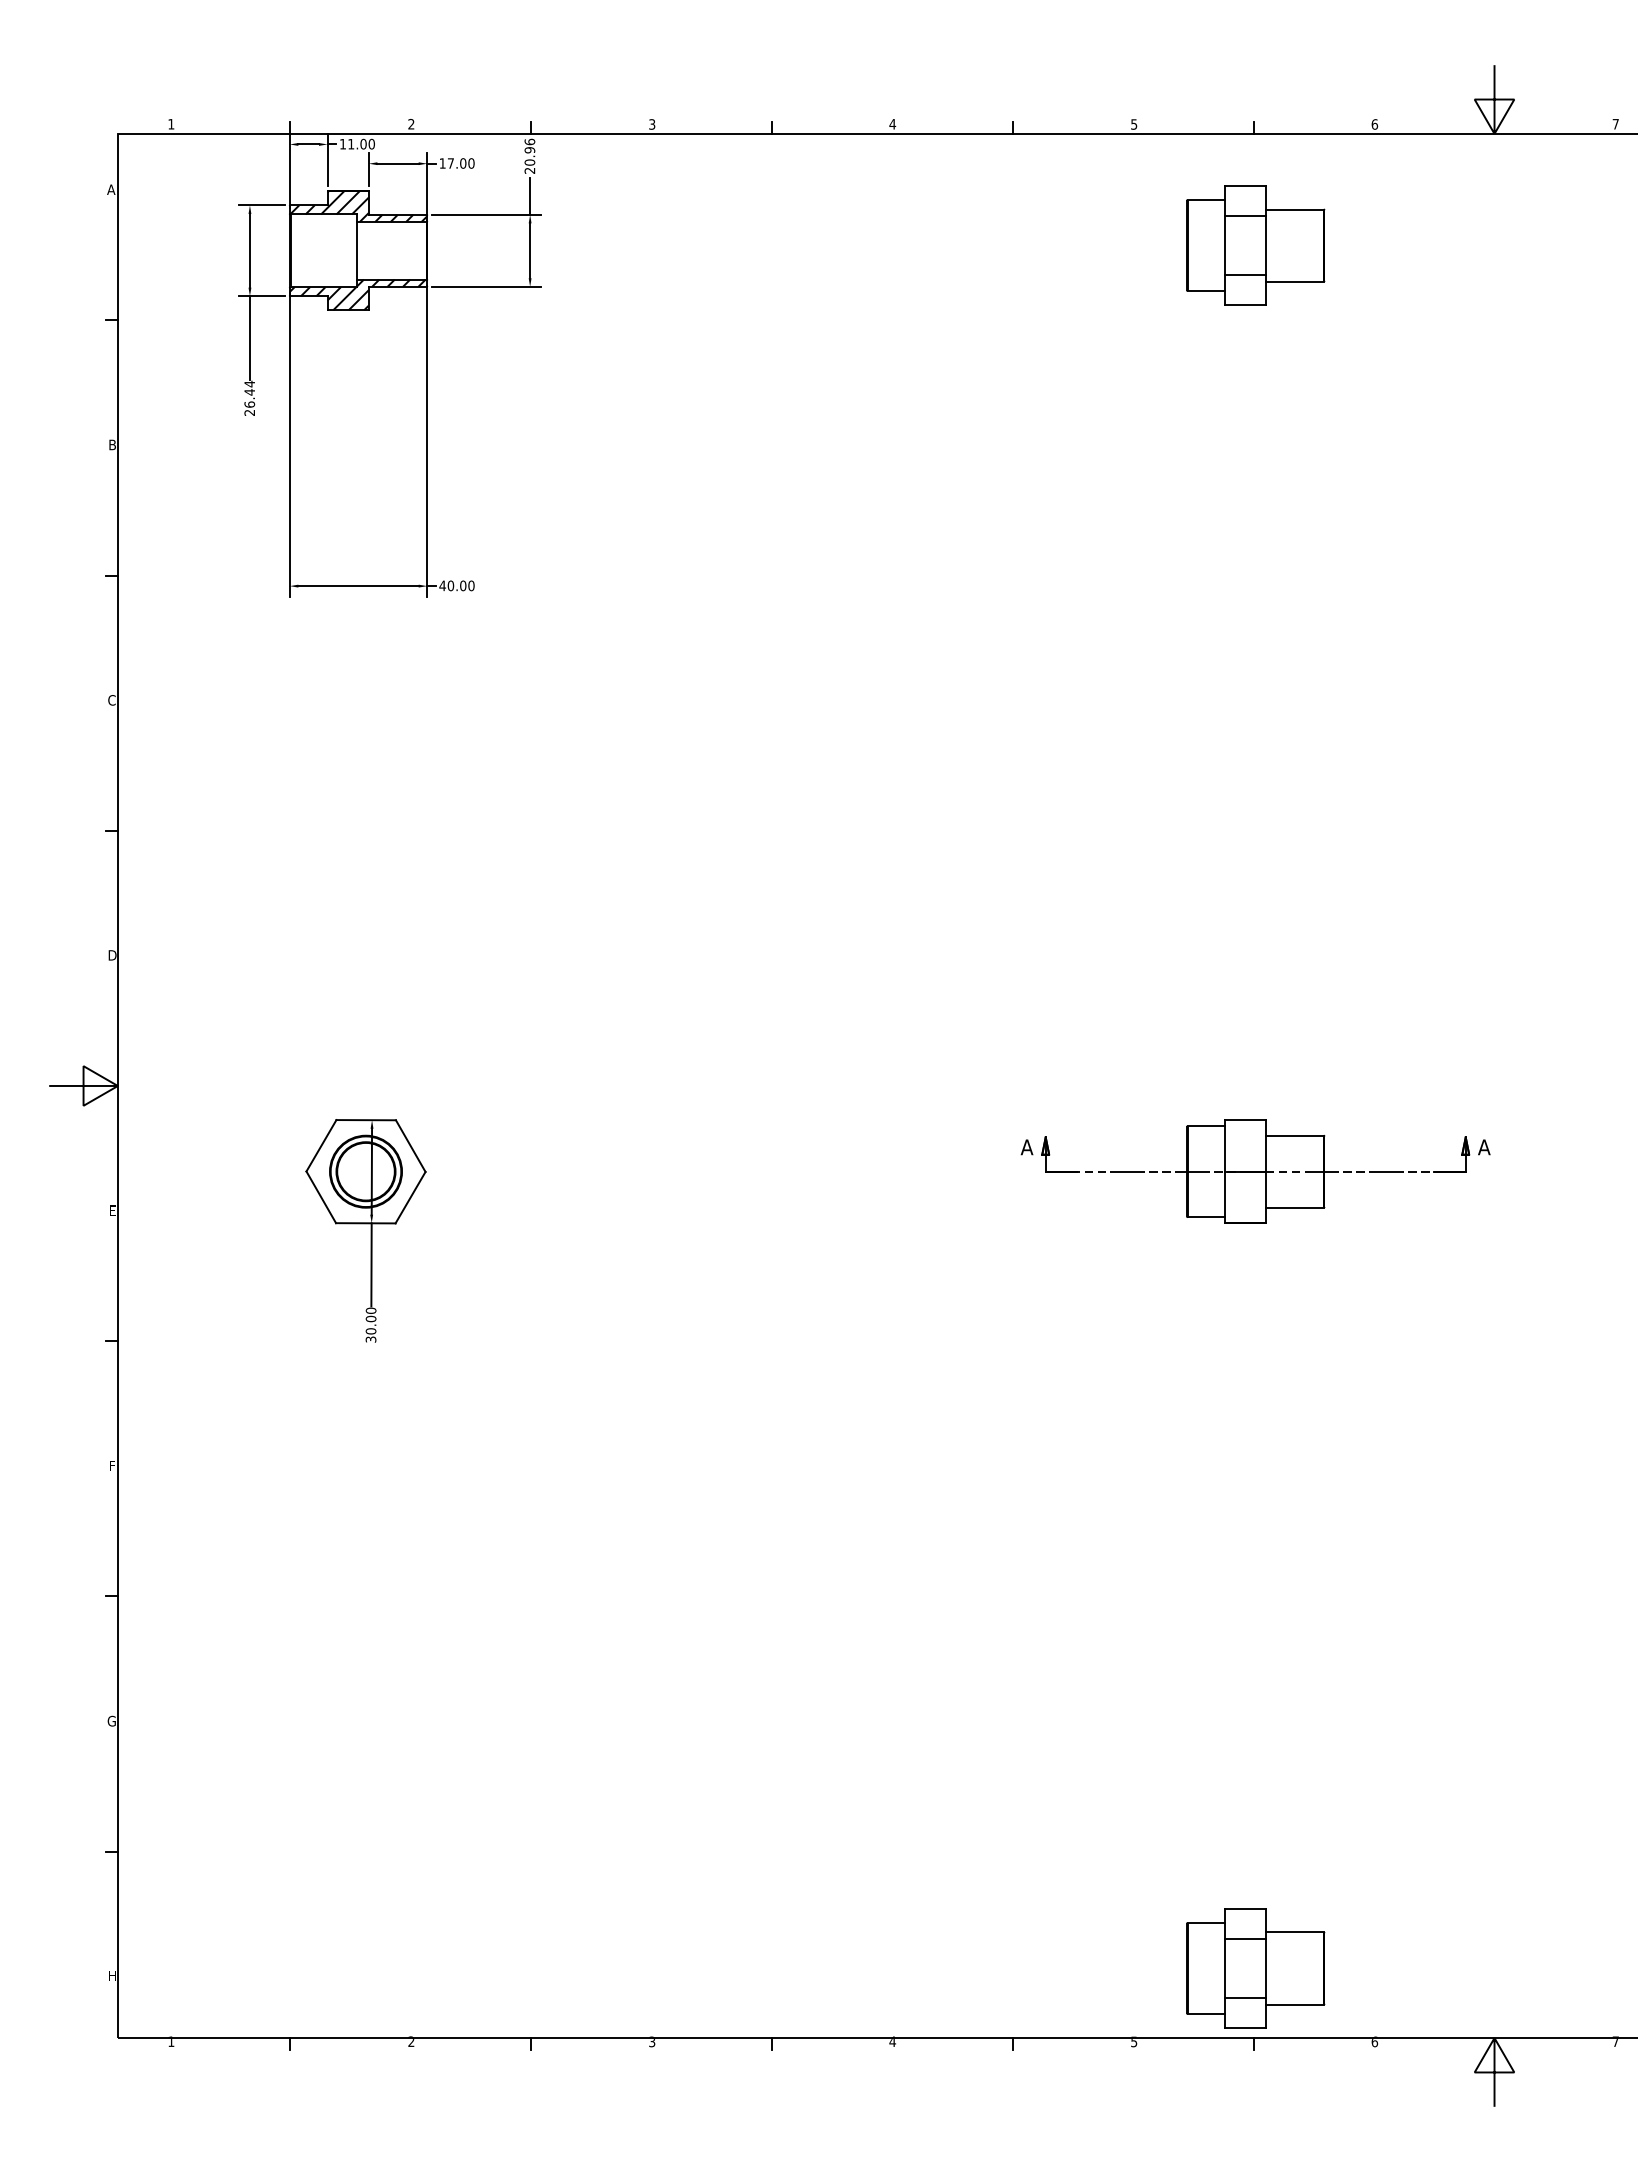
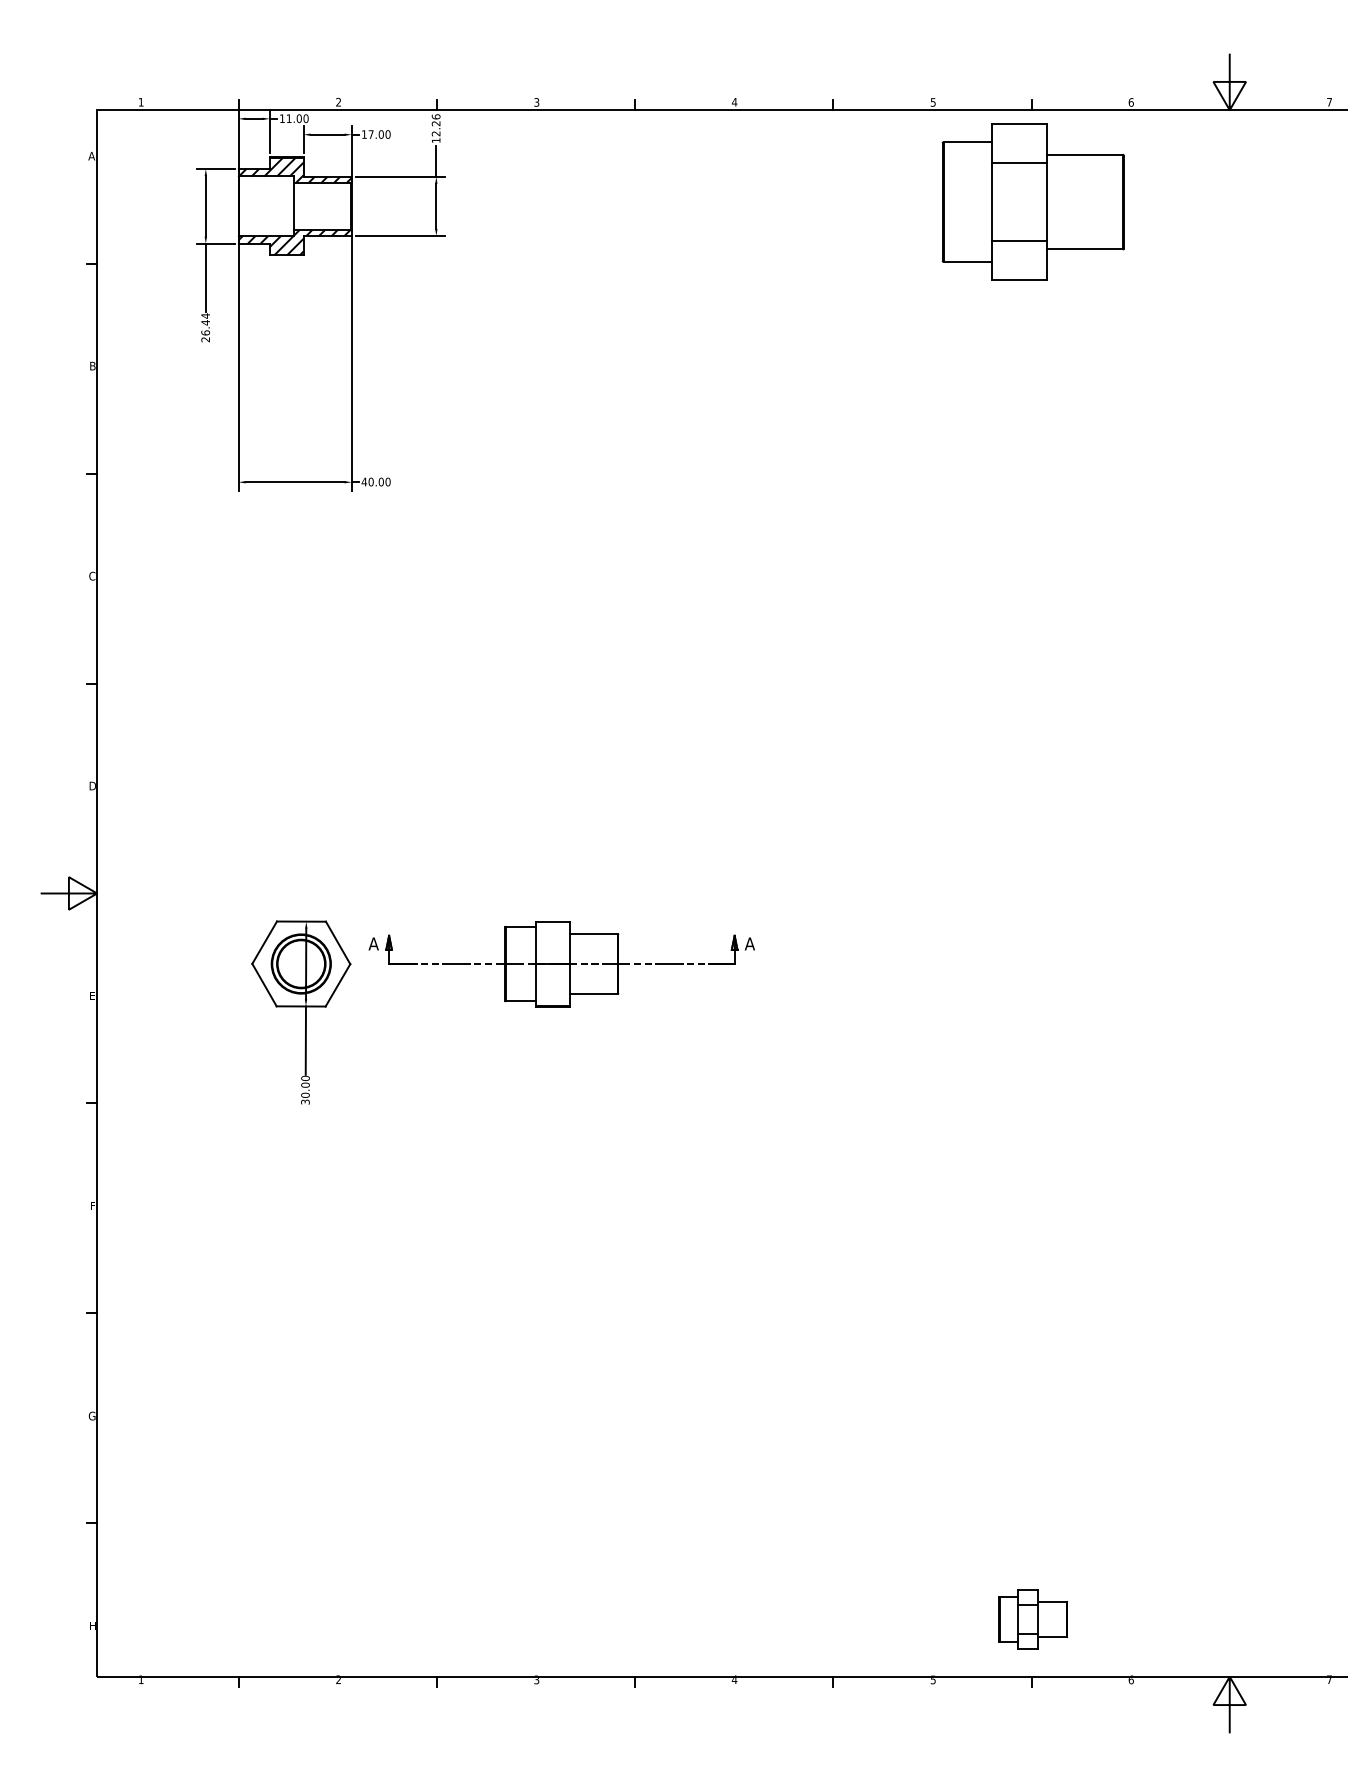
text: (529, 160) -> (435, 132), 20.96 -> 12.26
part: (1255, 245) -> (1033, 202), size x1.6
part: (1255, 1171) -> (561, 963), moved
part: (1255, 1968) -> (1033, 1619), size x0.6

